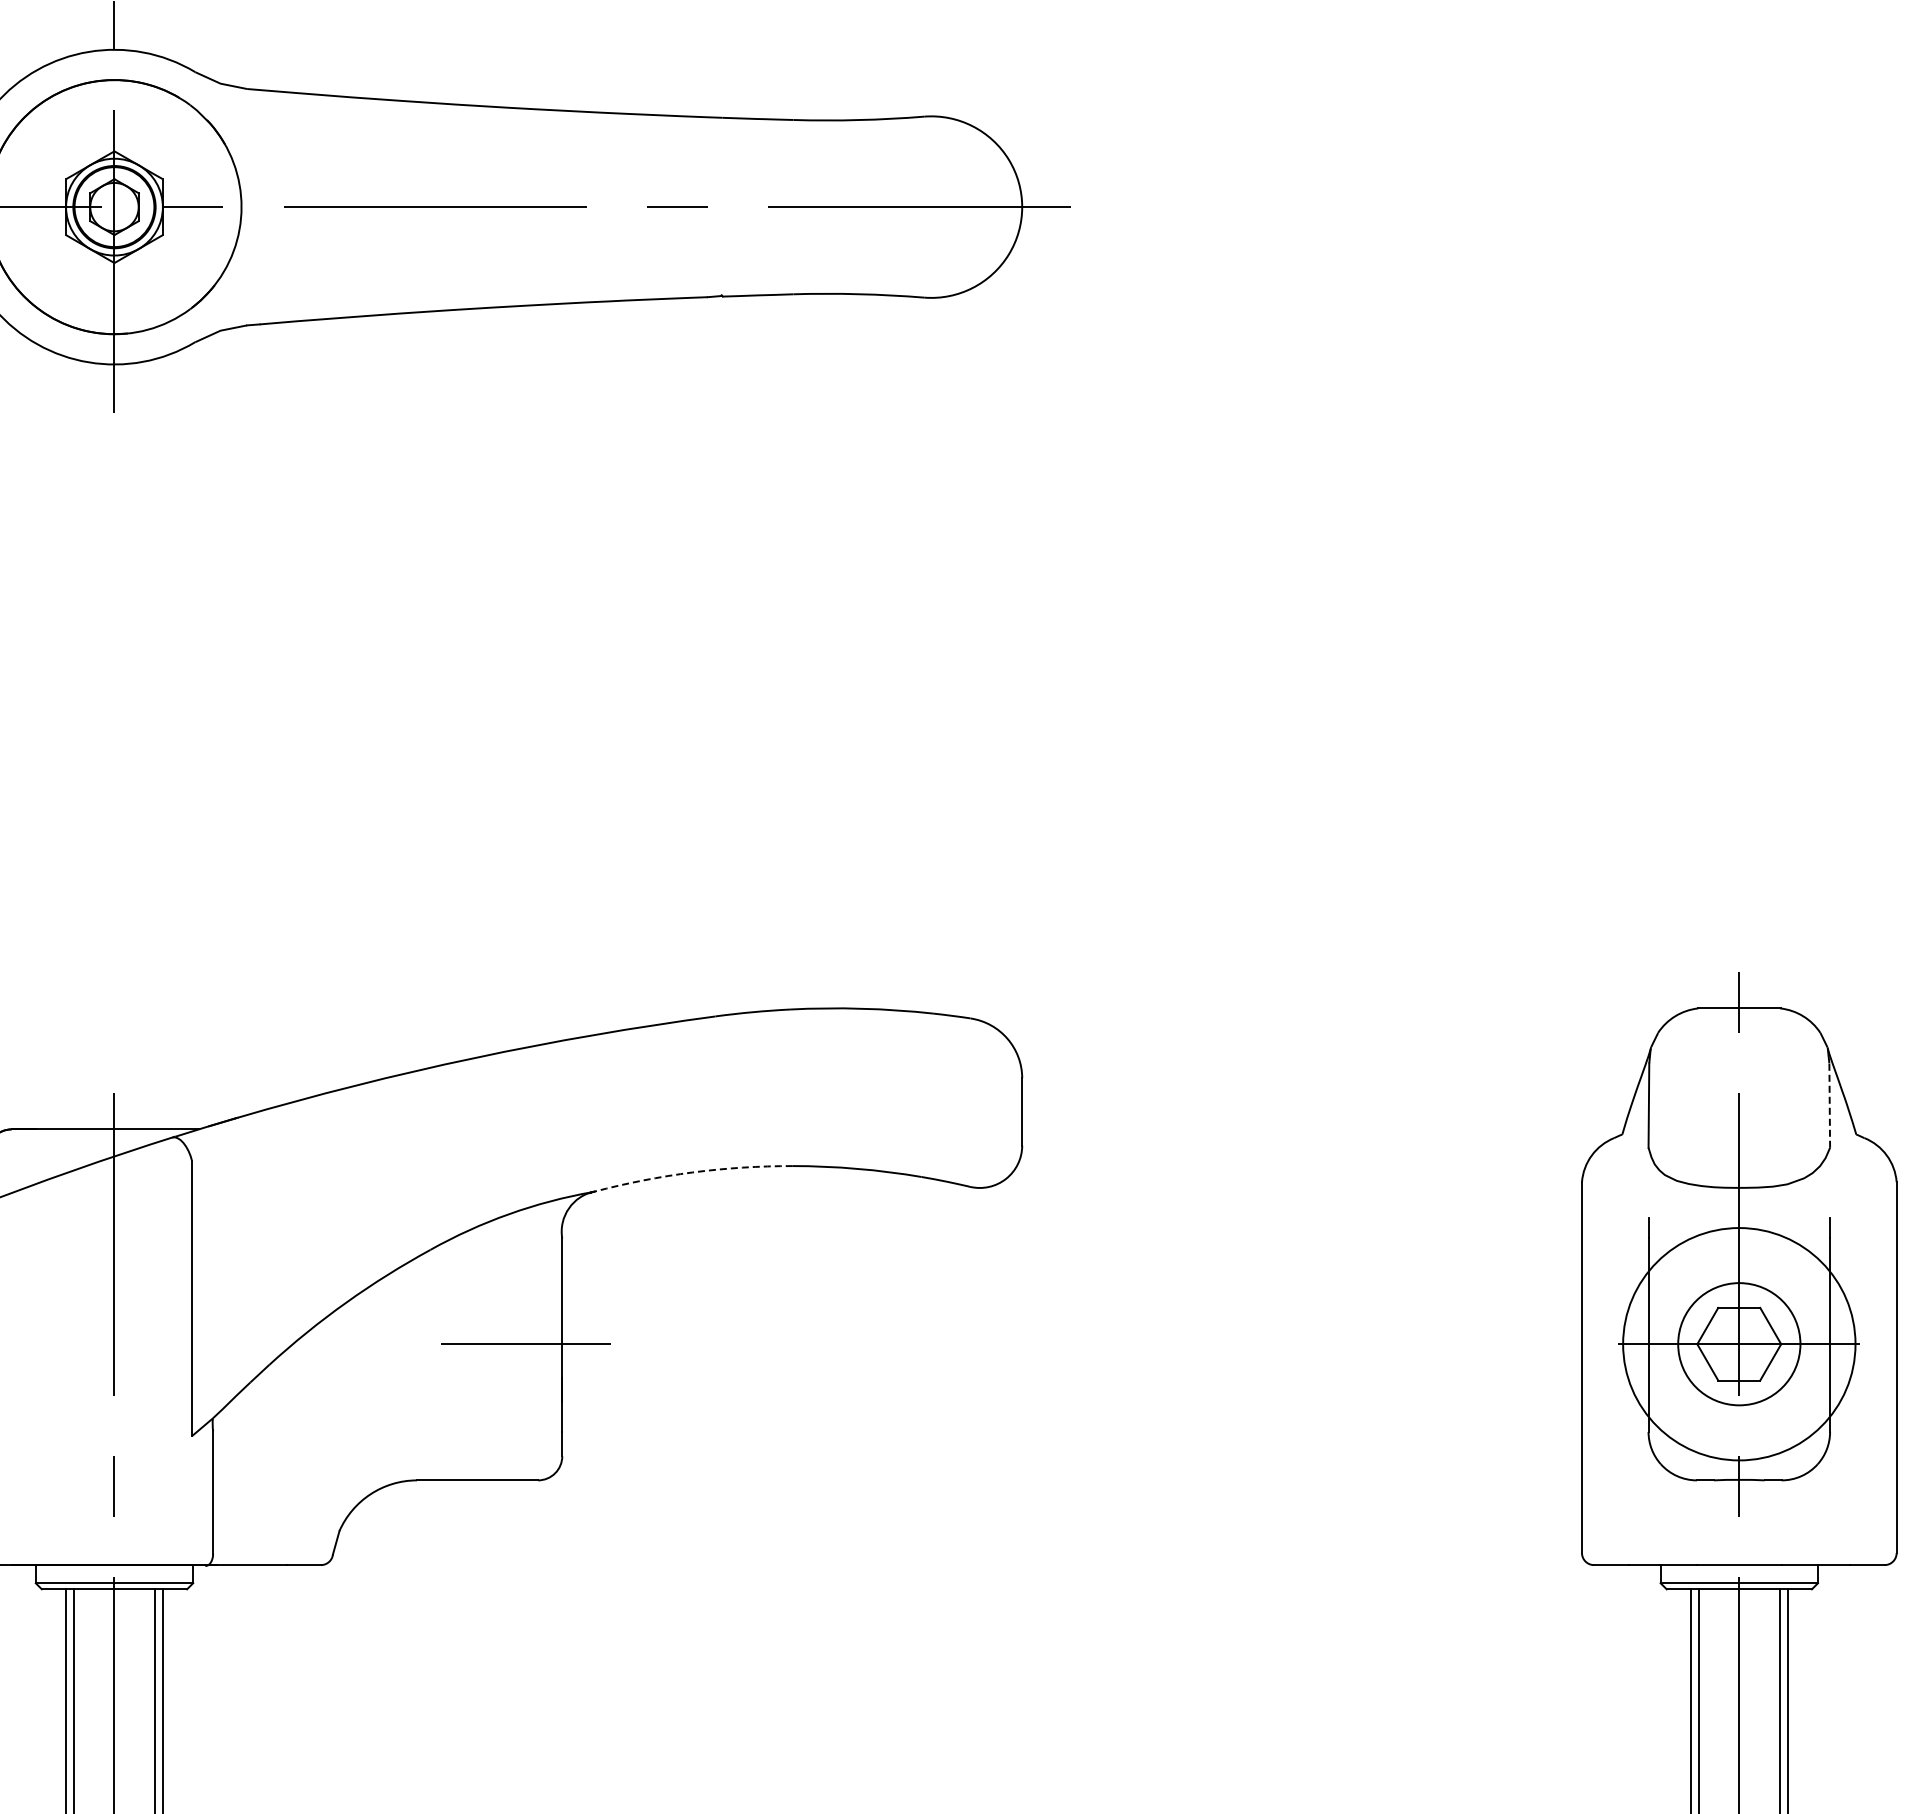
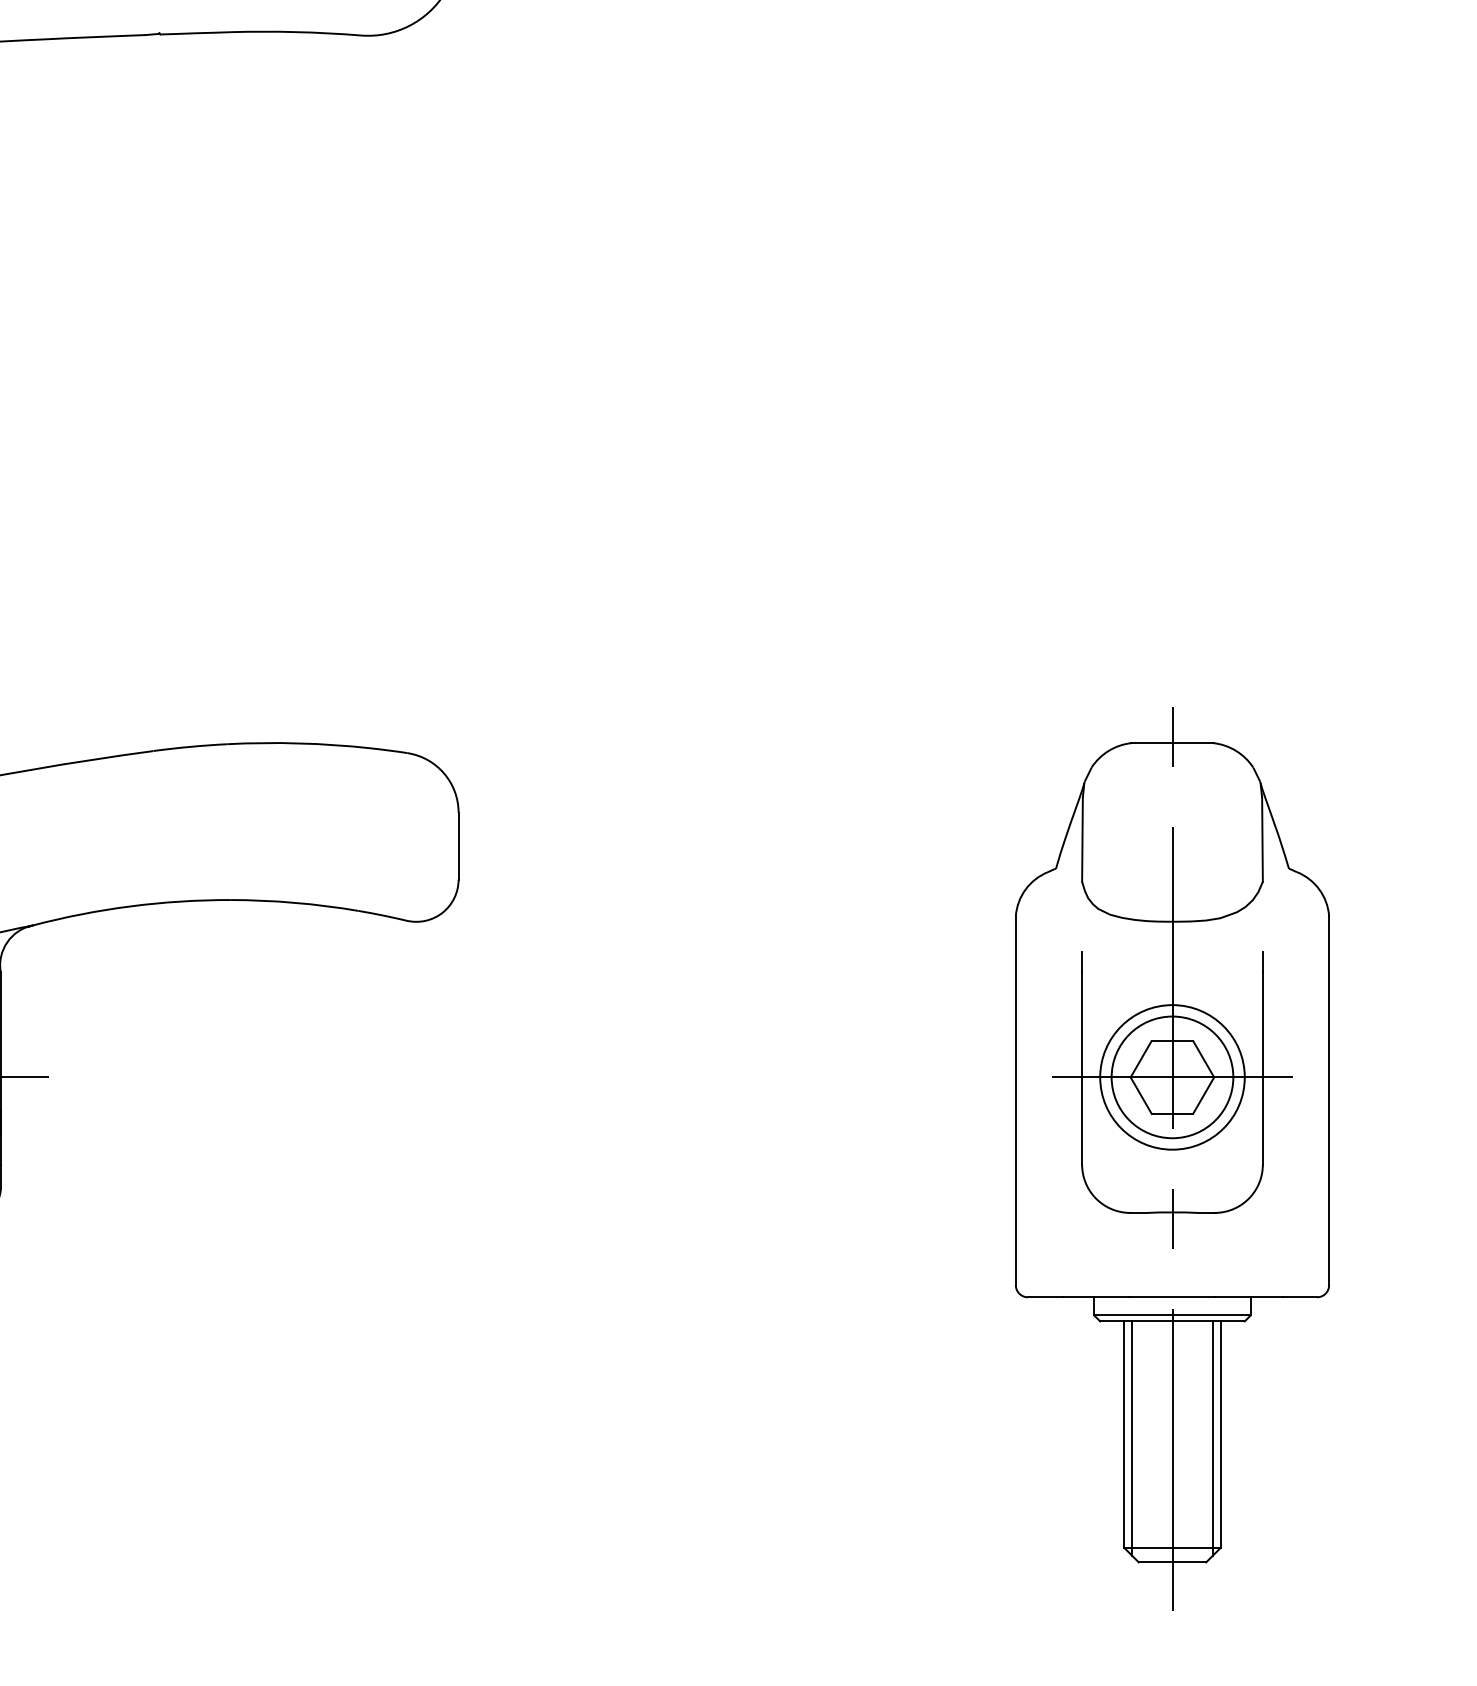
line: (1829, 1105) -> (1262, 839), dashed -> solid
arc: (692, 1172) -> (130, 906), dashed -> solid
circle: (1738, 1343) -> (1171, 1076), size x0.62

